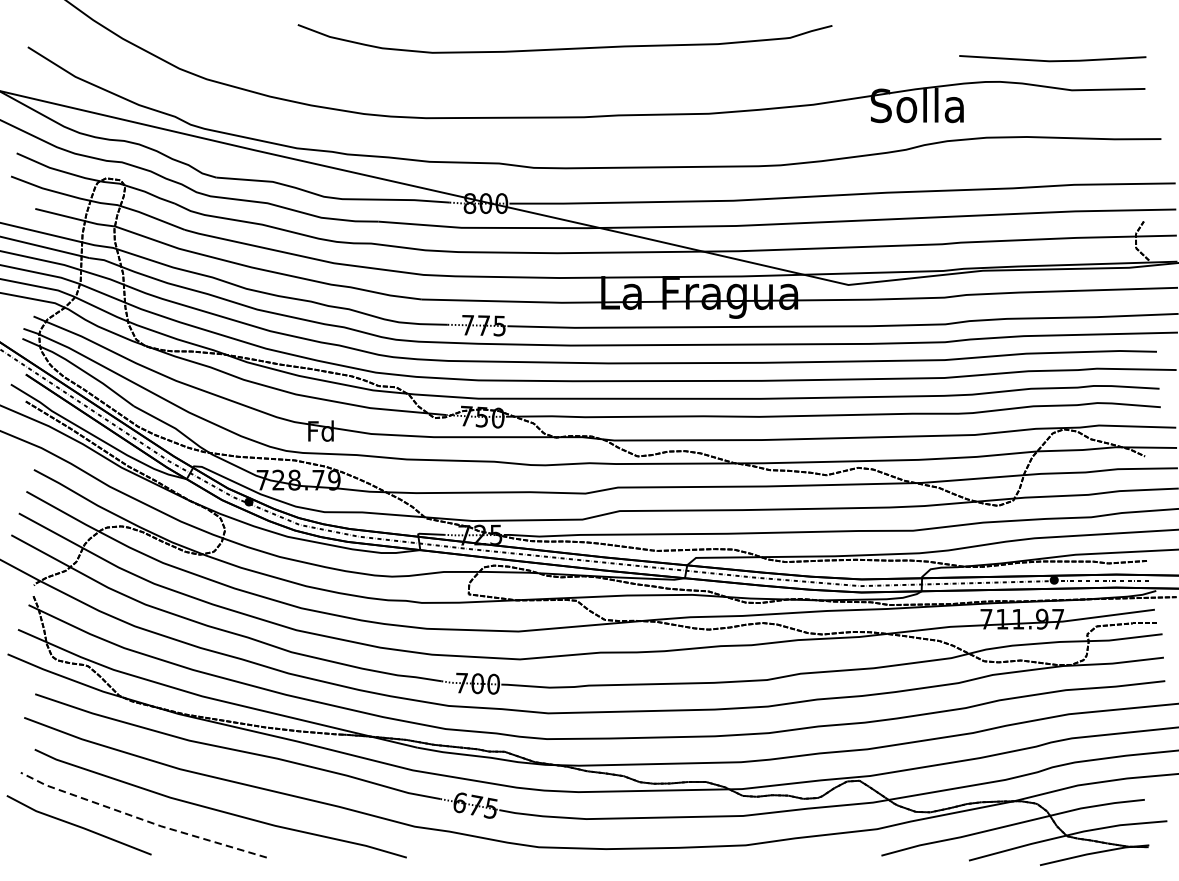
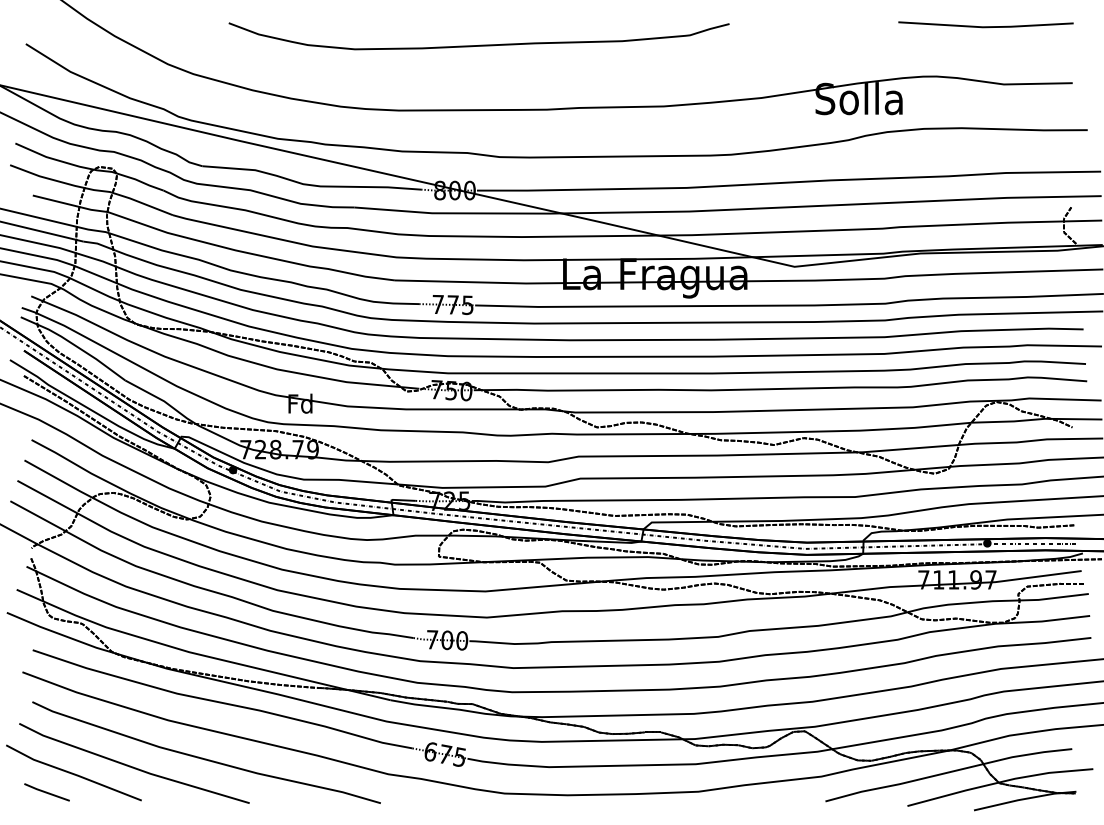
curve: (565, 47) -> (479, 44), moved
line: (1052, 60) -> (985, 26), moved
line: (141, 819) -> (132, 767), dashed -> solid
line: (49, 846) -> (46, 792), added

